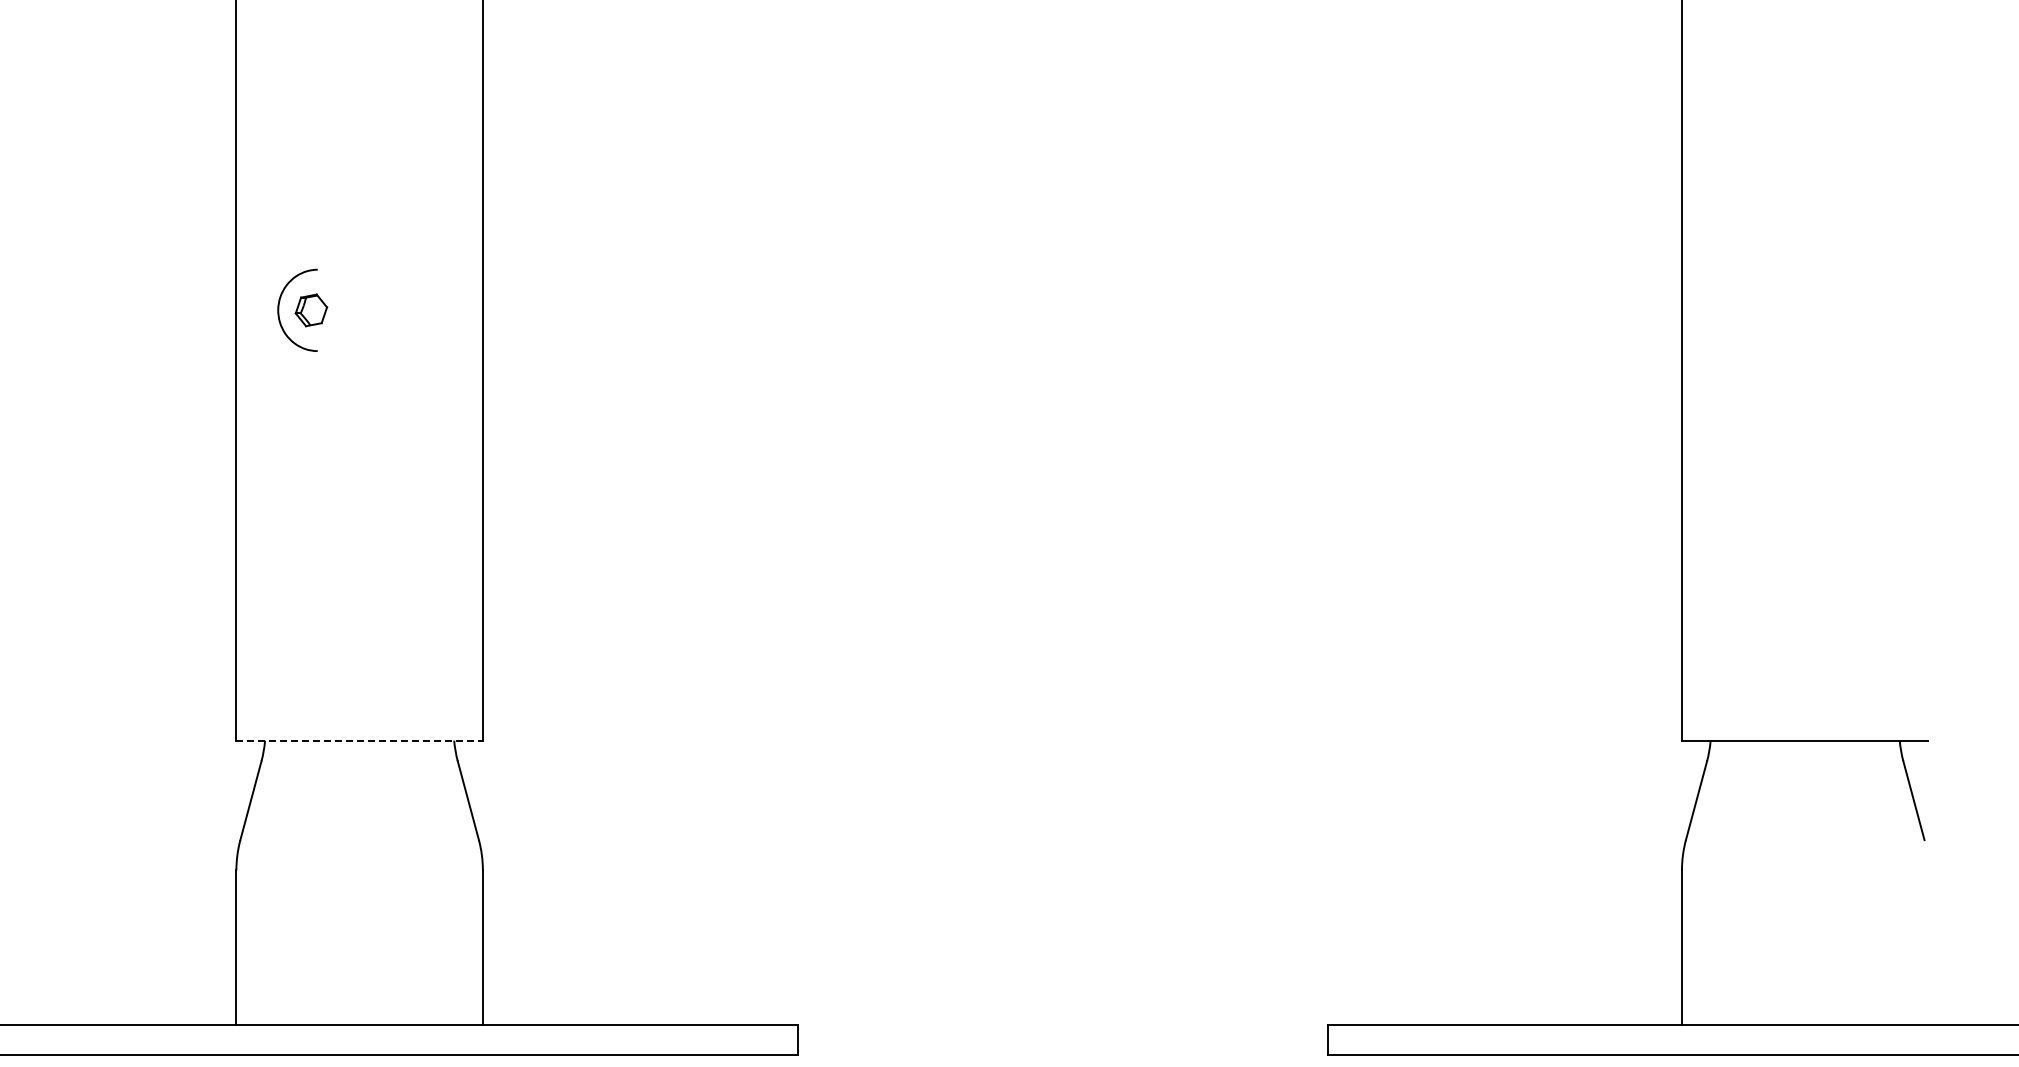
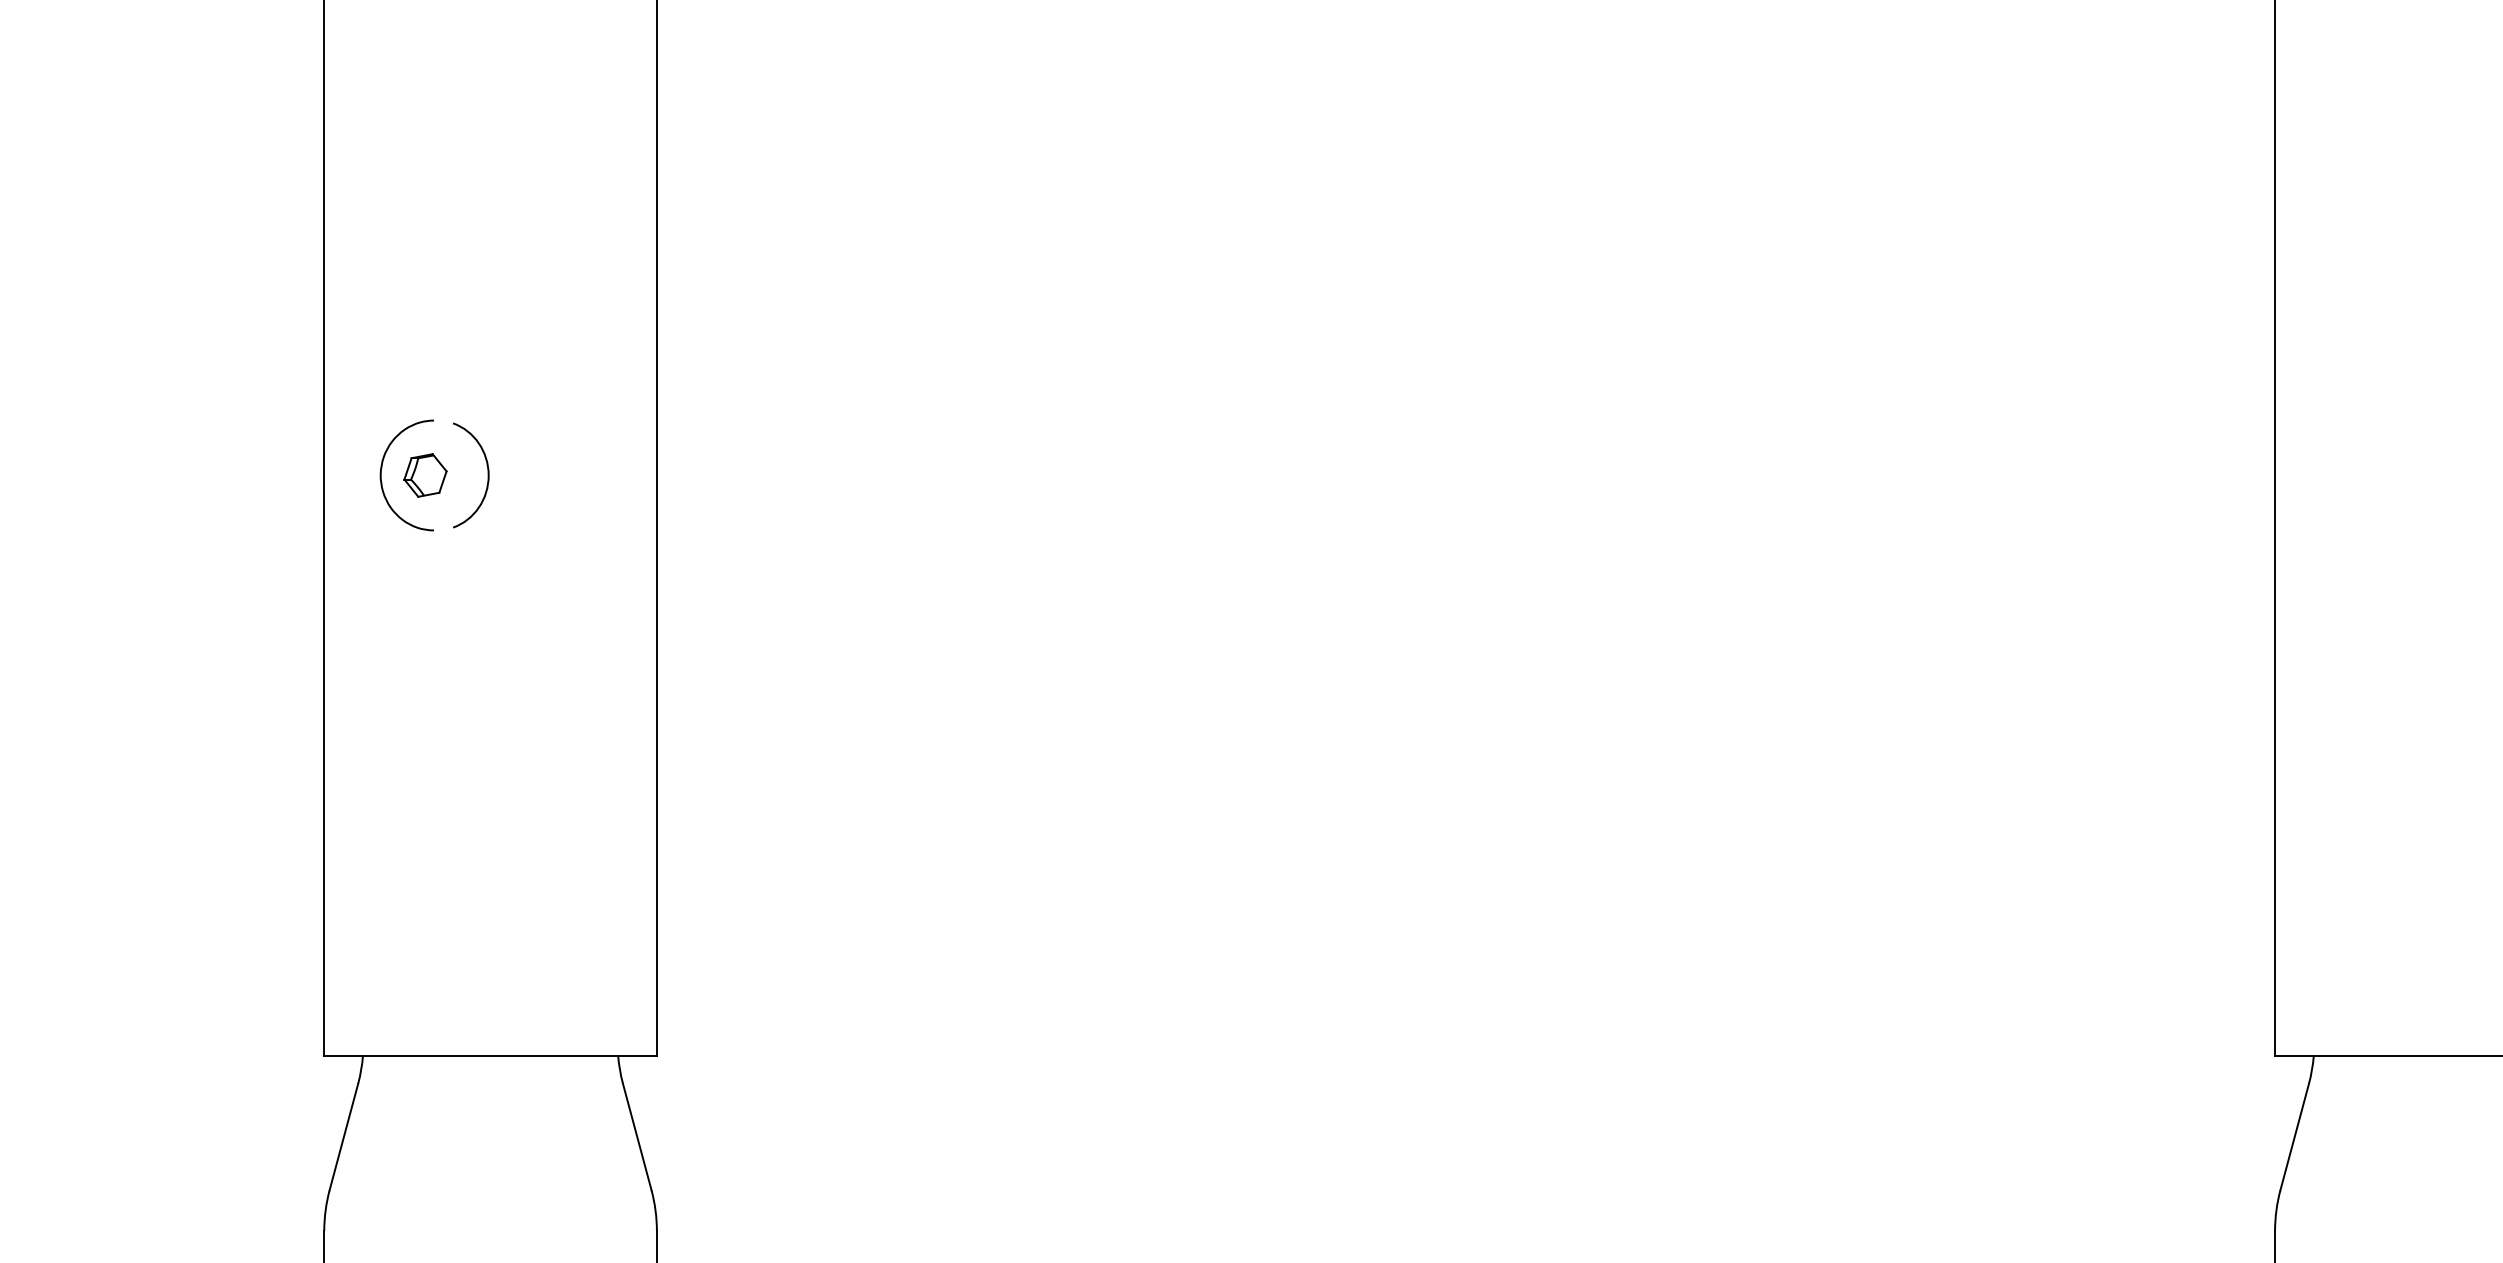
curve: (357, 310) -> (487, 475), added
line: (360, 740) -> (491, 1055), dashed -> solid

